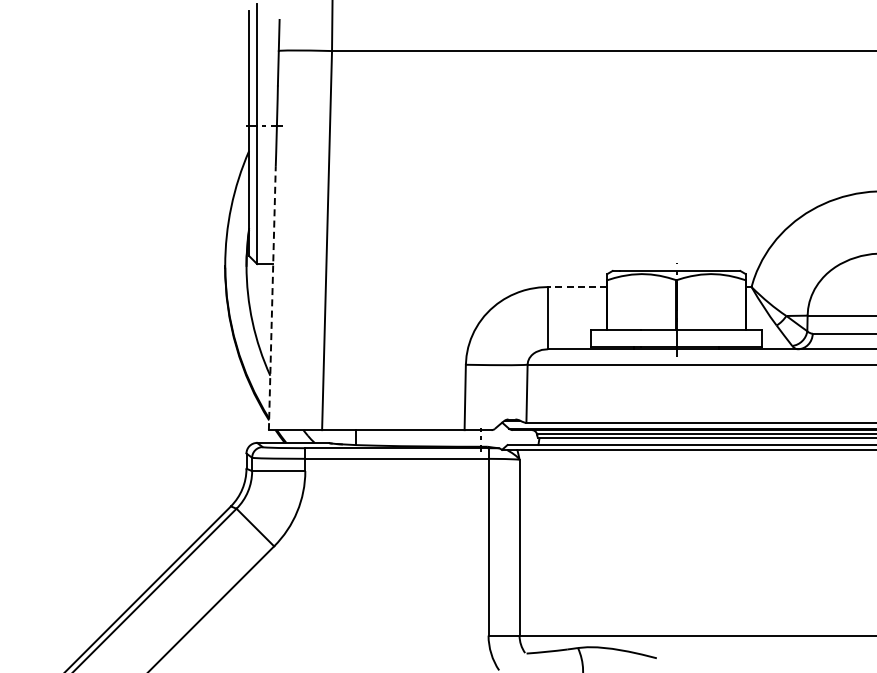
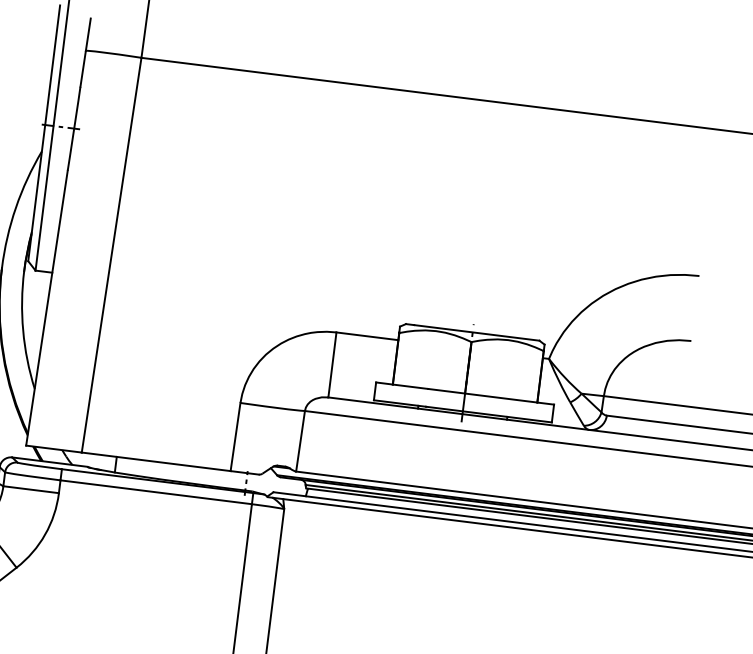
line: (577, 287) -> (367, 336), dashed -> solid
line: (272, 297) -> (47, 307), dashed -> solid

